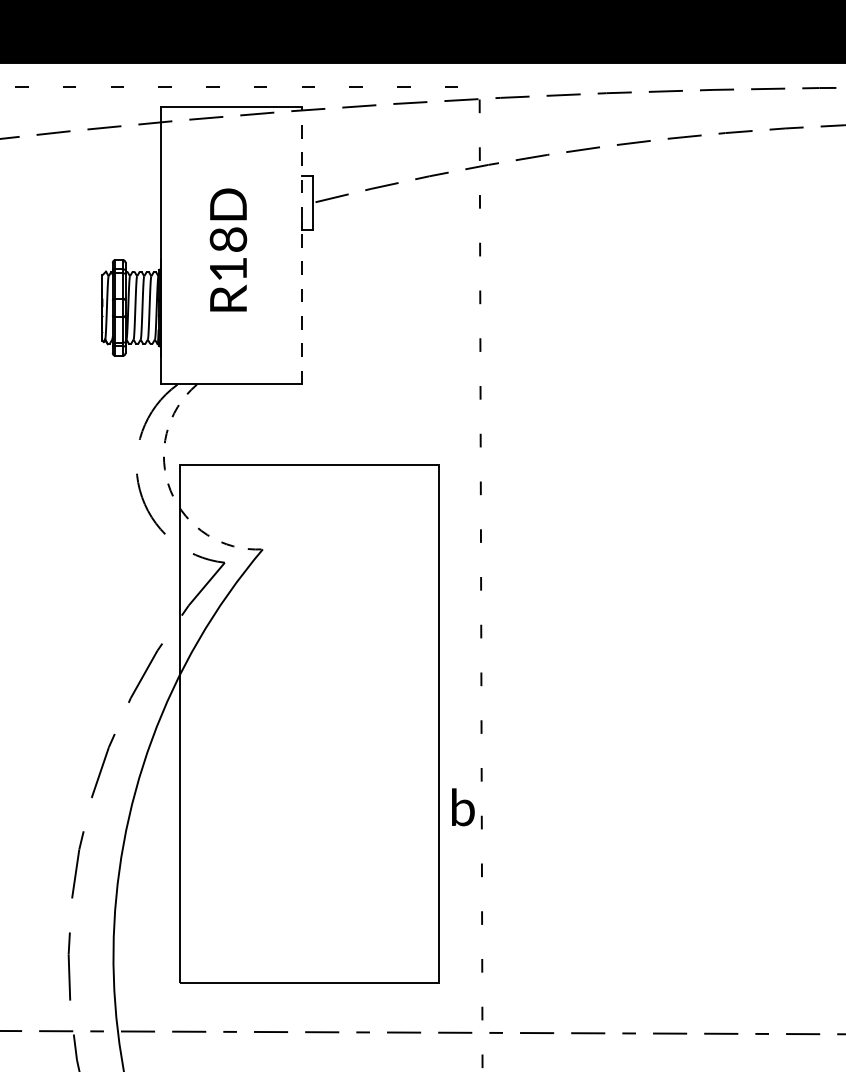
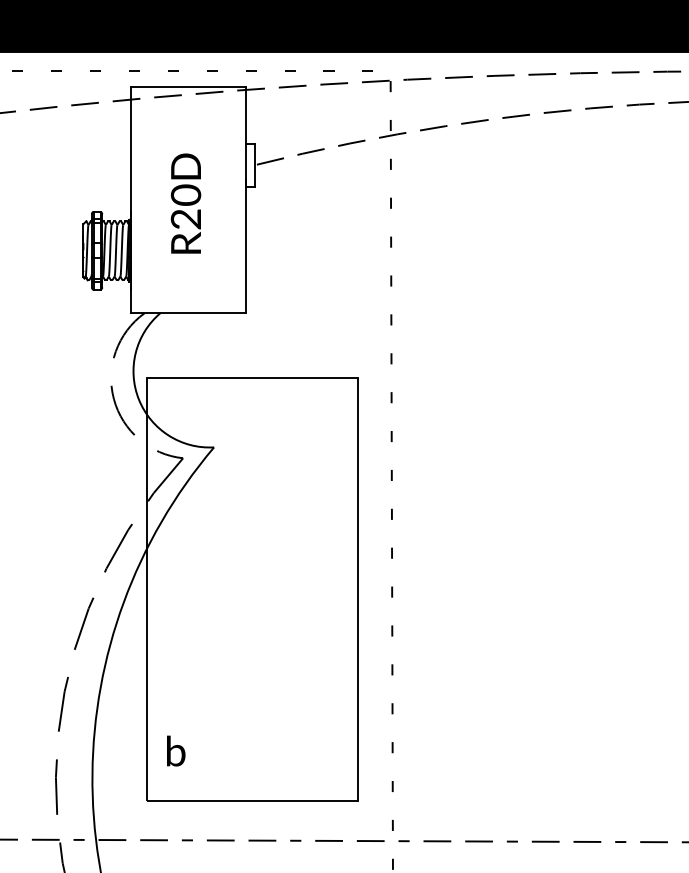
line: (302, 245) -> (246, 199), dashed -> solid
text: (227, 253) -> (185, 206), R18D -> R20D
arc: (170, 490) -> (138, 399), dashed -> solid
text: (463, 807) -> (176, 751), moved

